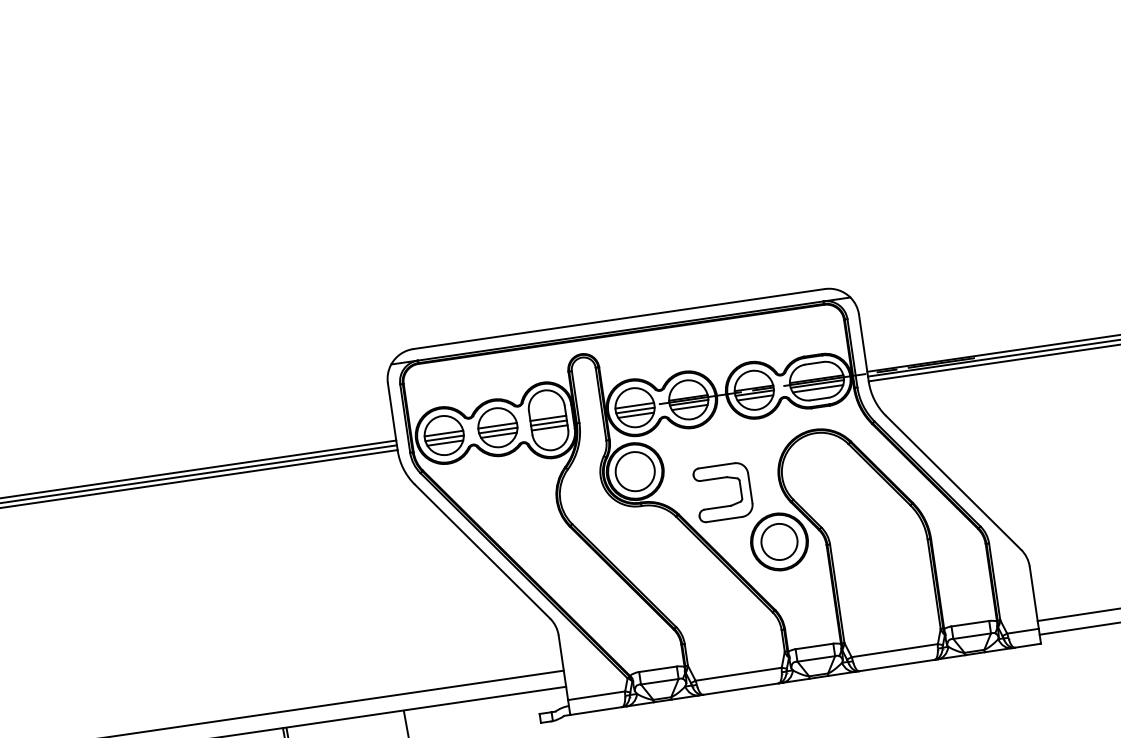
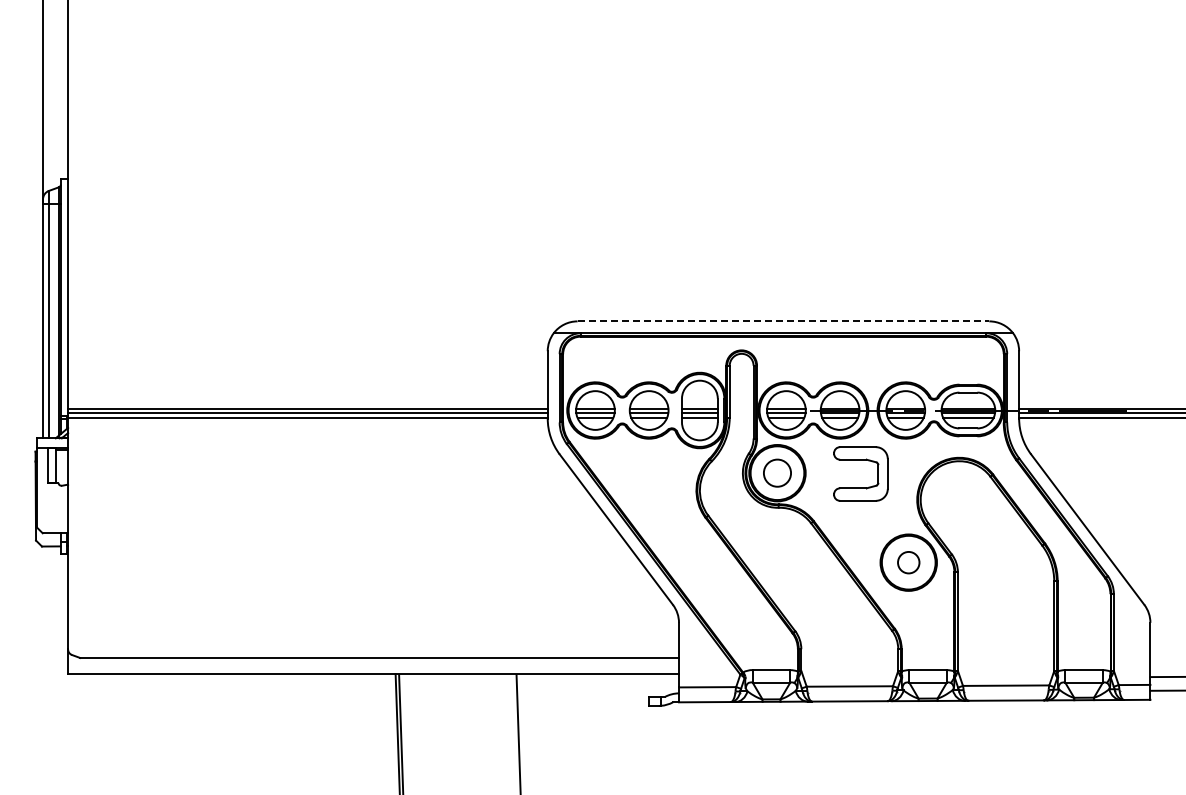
line: (619, 319) -> (783, 321), solid -> dashed
circle: (635, 470) -> (777, 472), size x0.7
part: (721, 478) -> (860, 460), moved
circle: (779, 541) -> (908, 562), size x0.6

